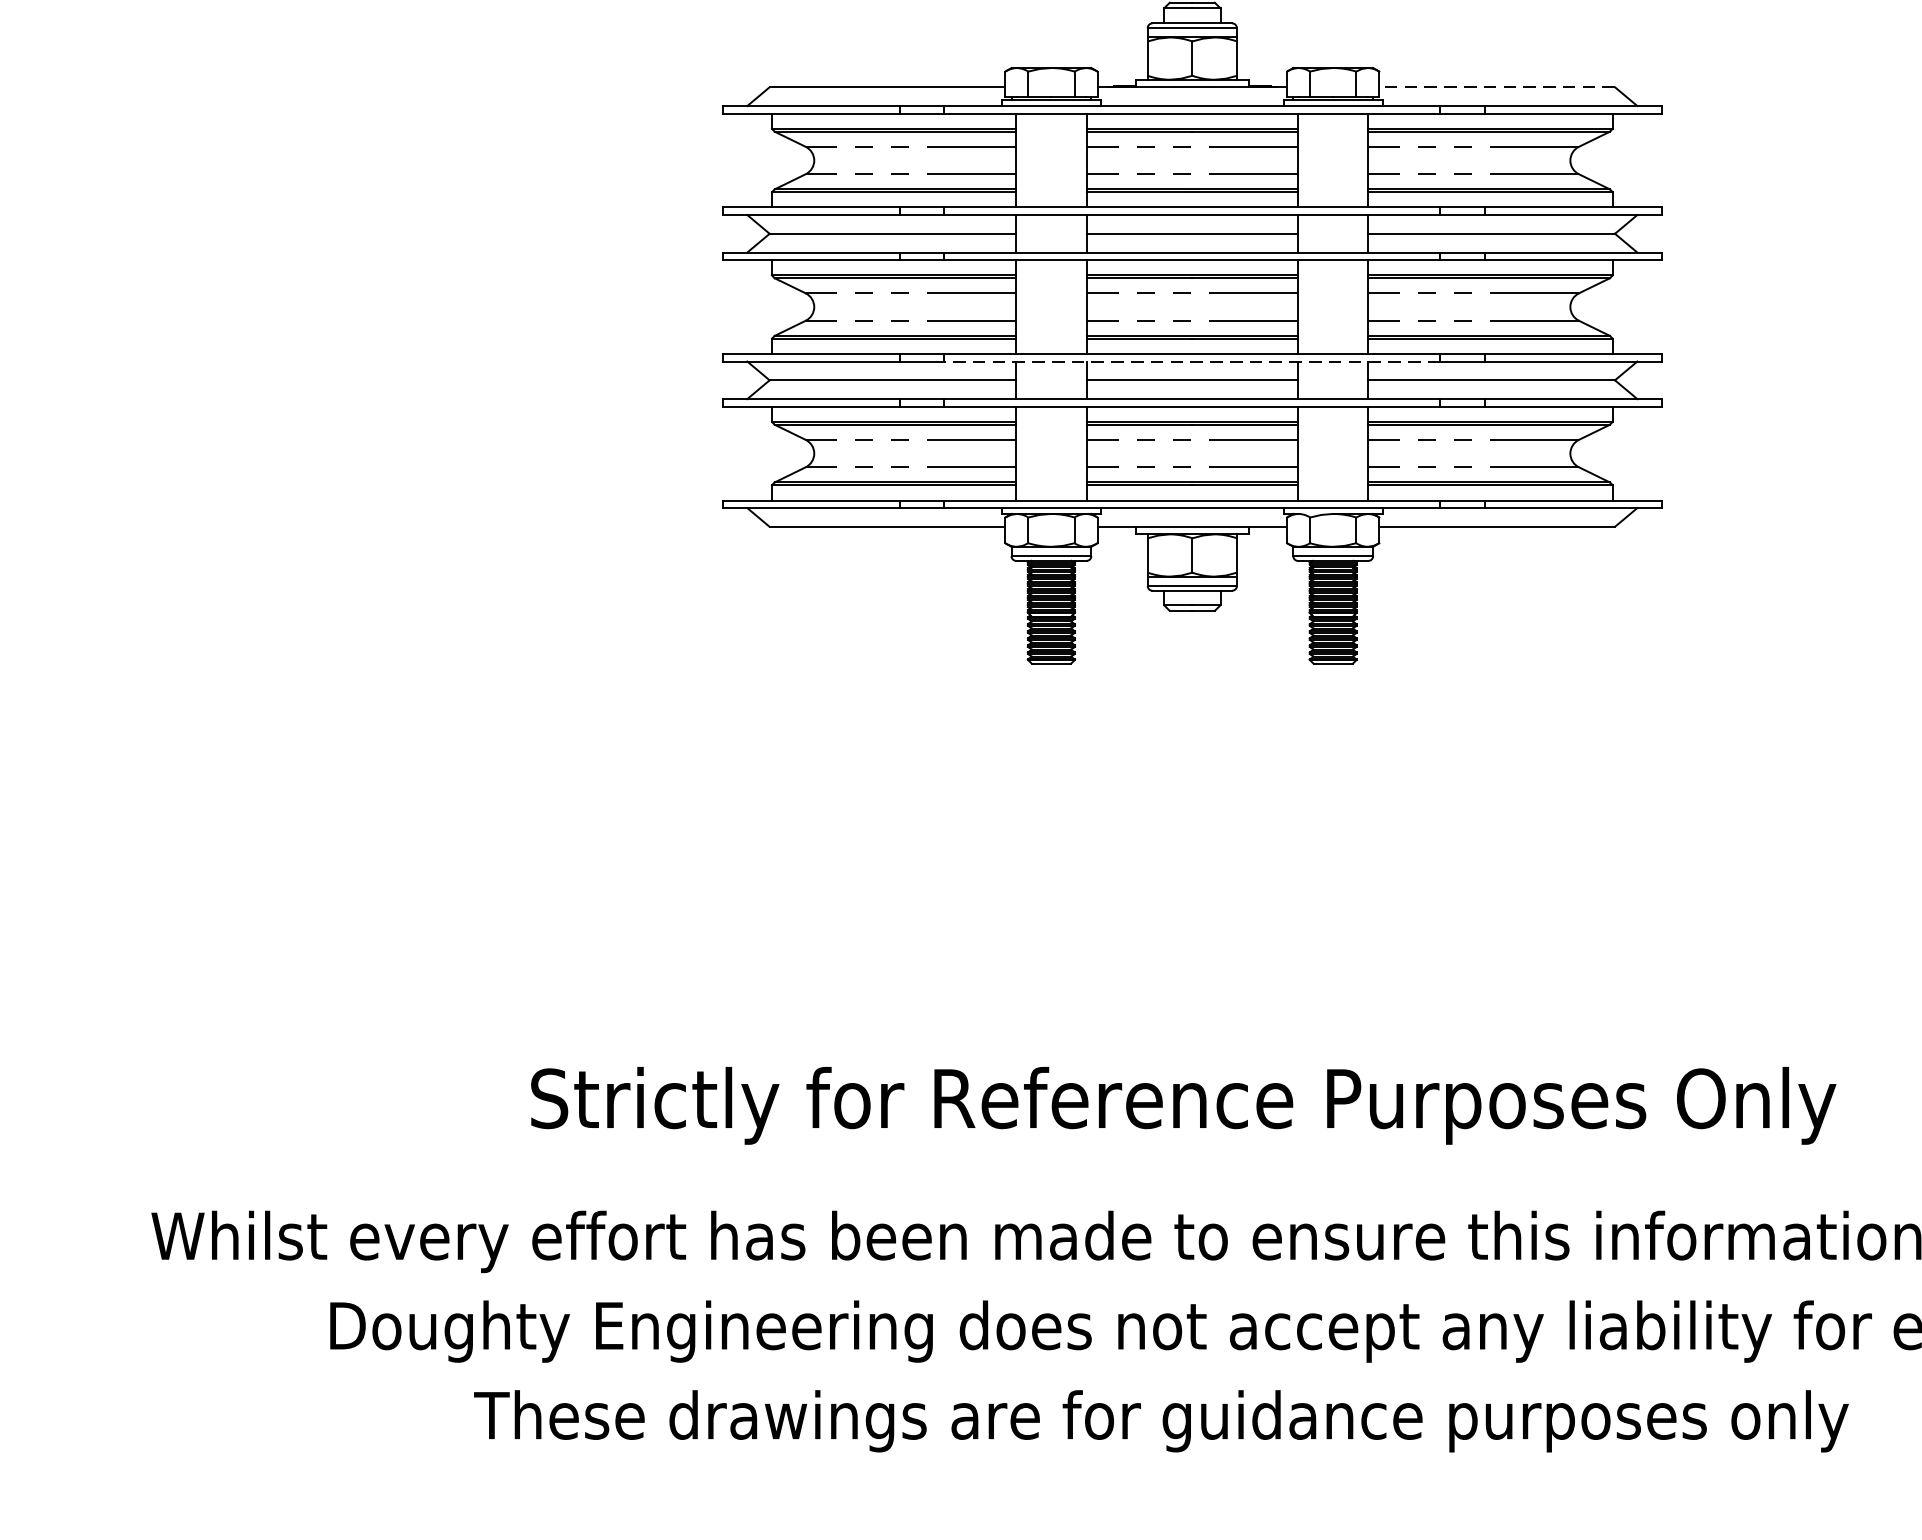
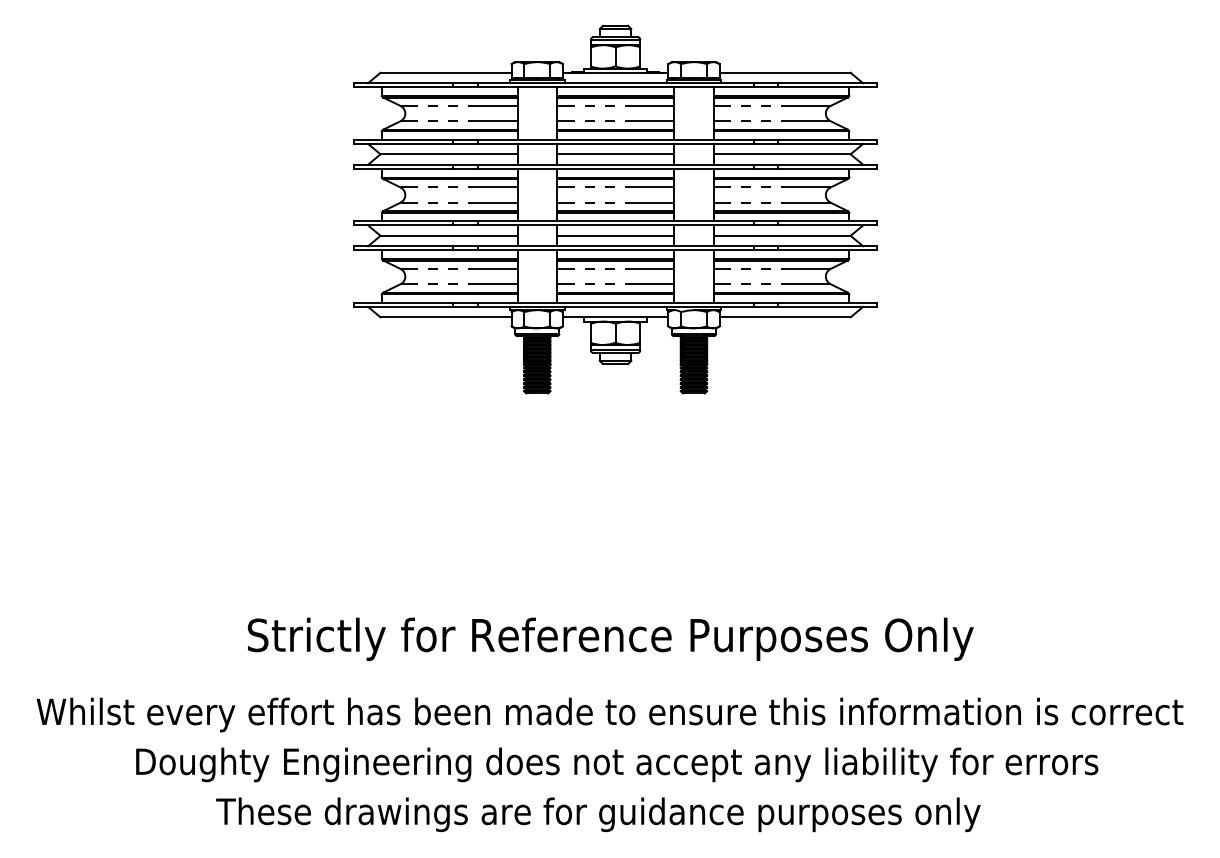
line: (1497, 86) -> (785, 72), dashed -> solid
line: (1192, 361) -> (615, 225), dashed -> solid

